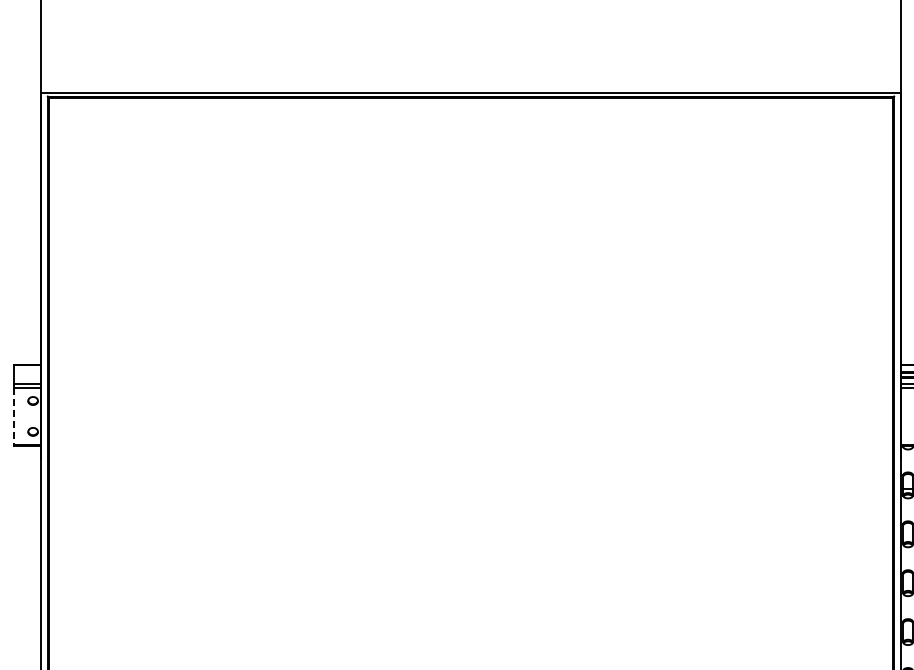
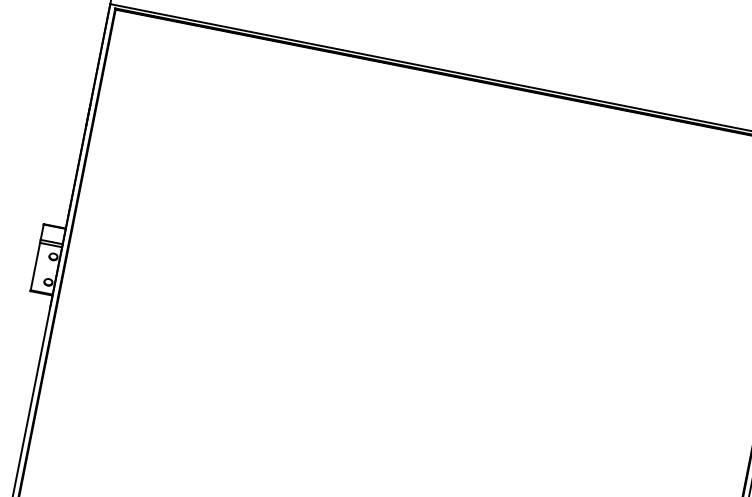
line: (14, 416) -> (35, 266), dashed -> solid

